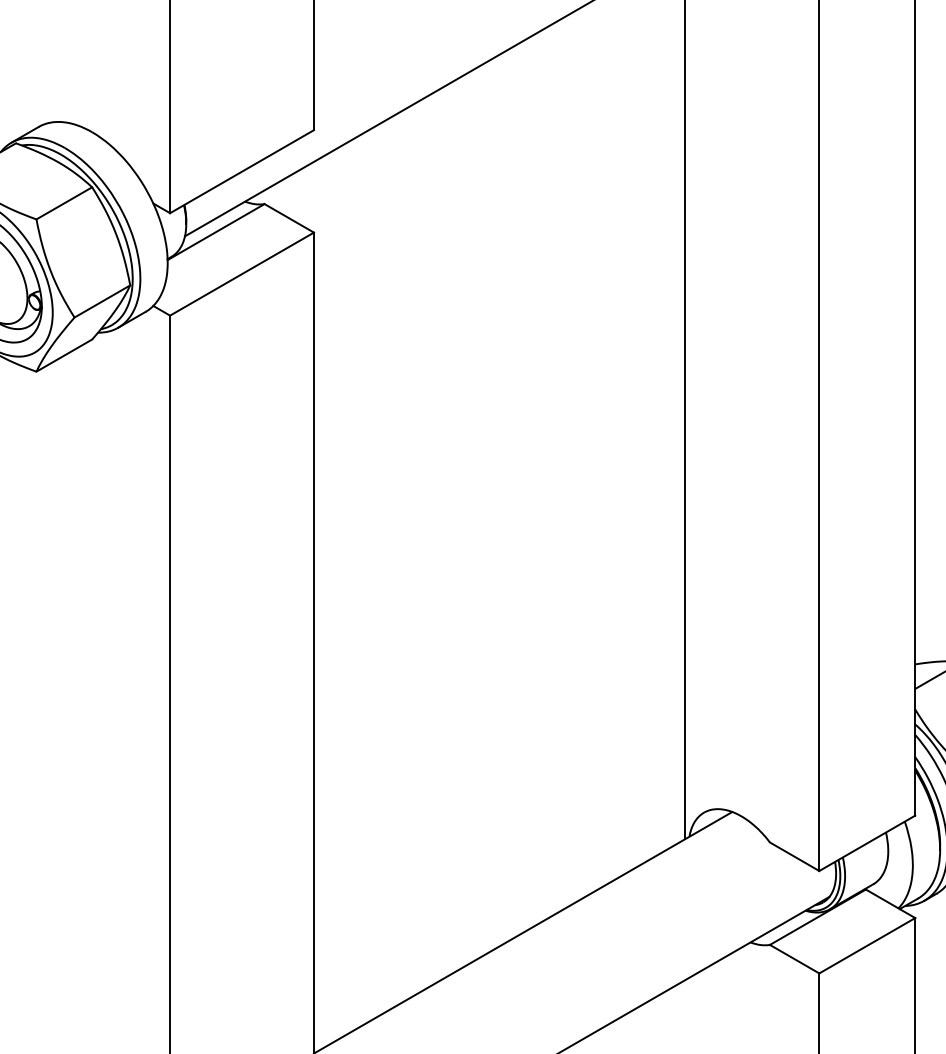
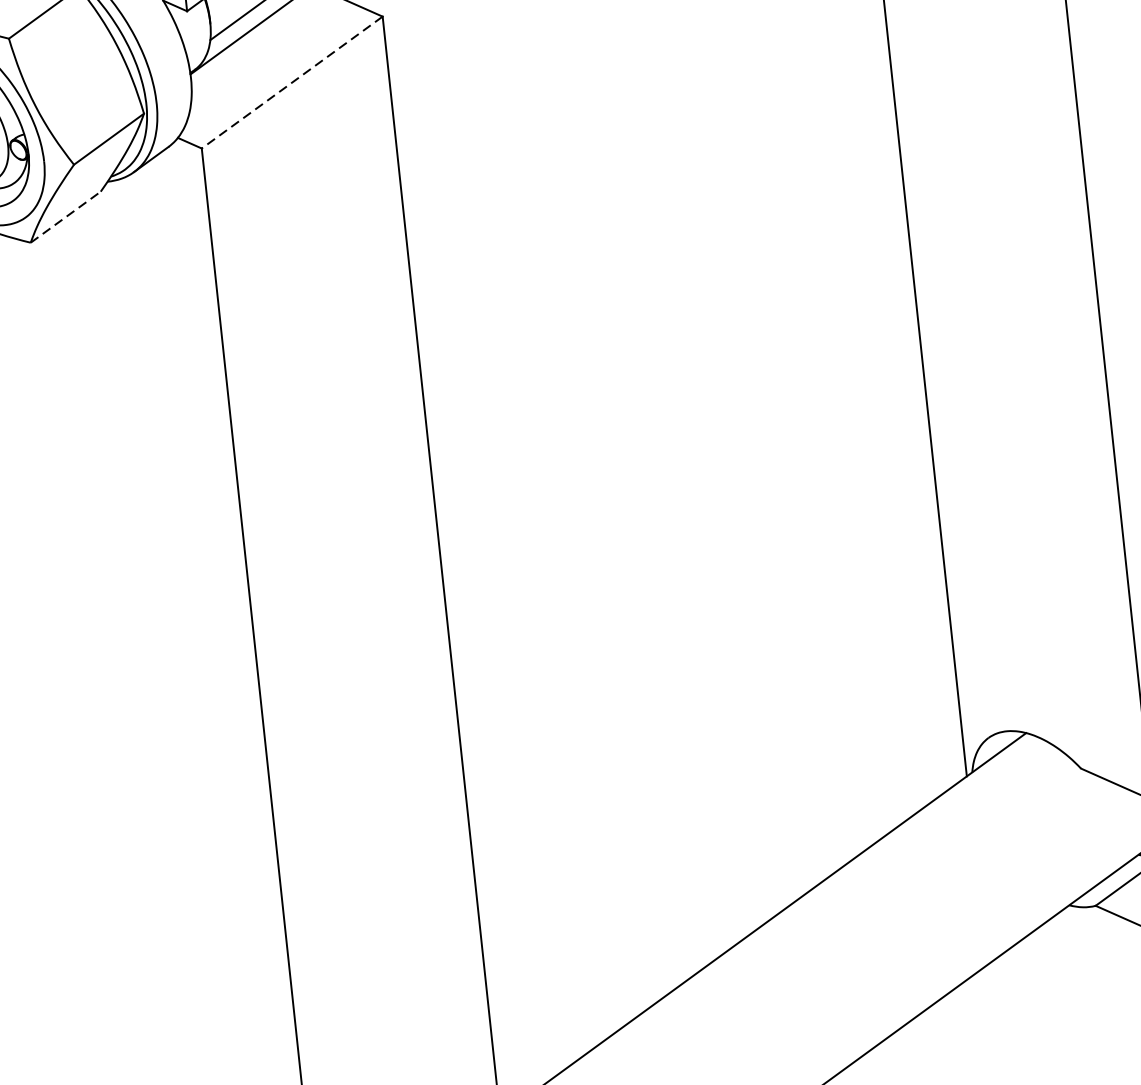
line: (241, 274) -> (291, 83), solid -> dashed
line: (64, 355) -> (65, 217), solid -> dashed

